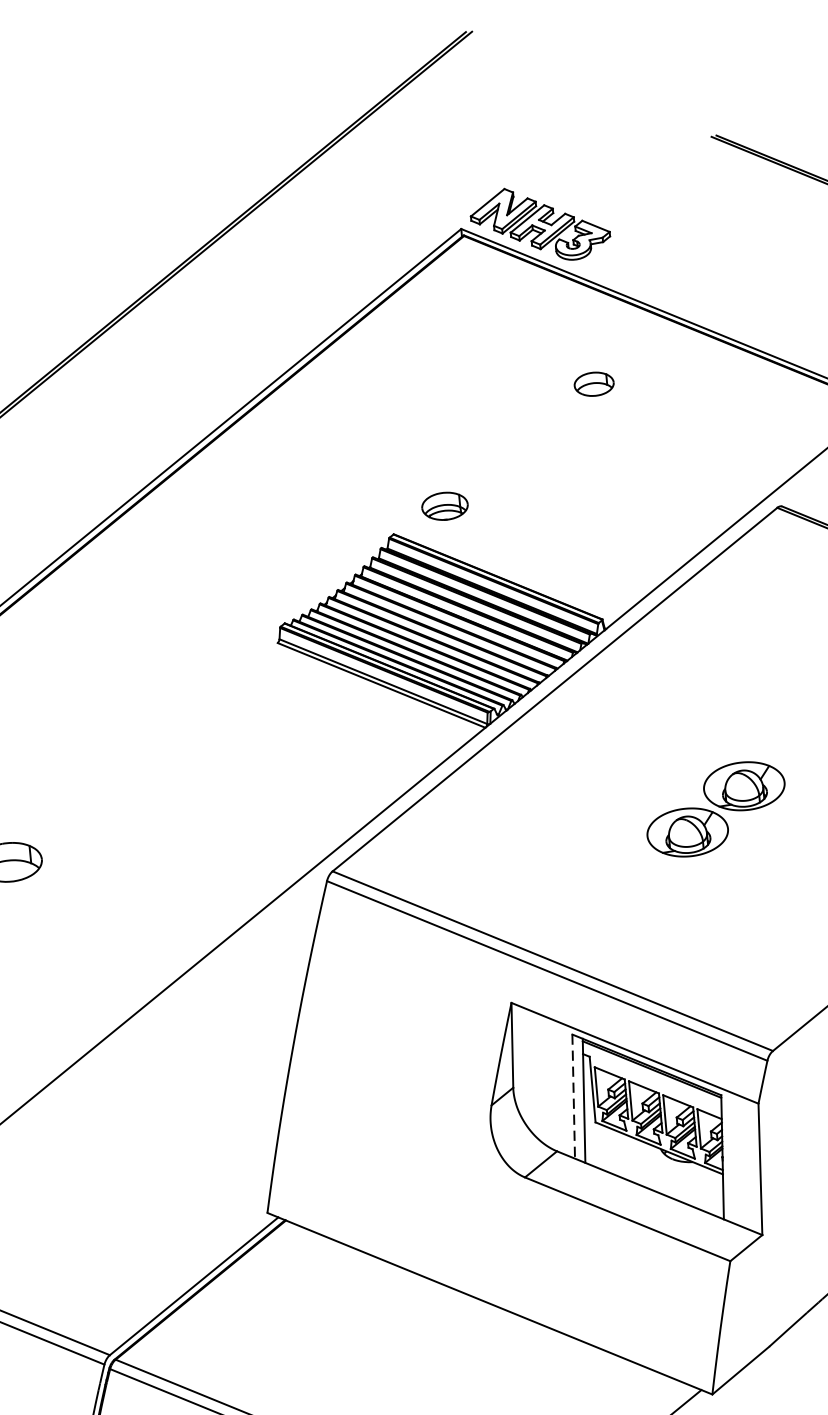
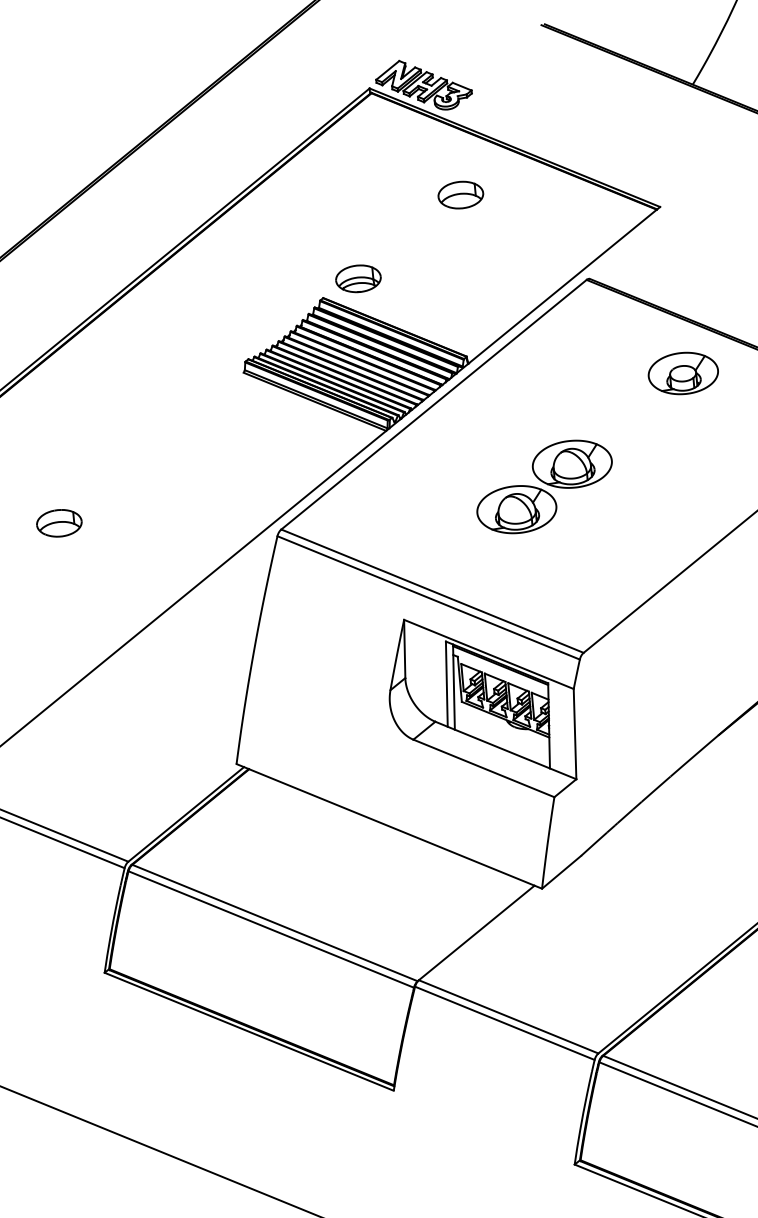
part: (593, 383) -> (460, 194), size x1.67
part: (445, 505) -> (358, 278), size x1.43
part: (715, 808) -> (544, 486), size x1.43
line: (573, 1097) -> (446, 684), dashed -> solid

